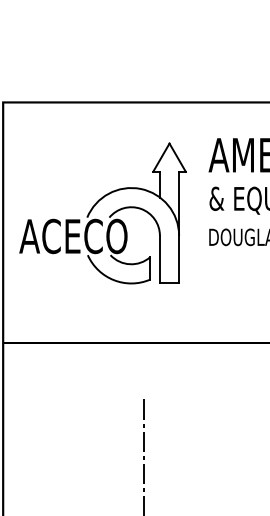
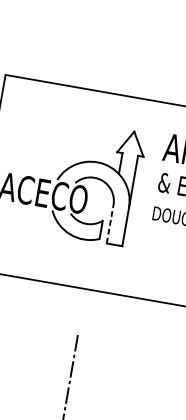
line: (159, 259) -> (109, 224), solid -> dashed

